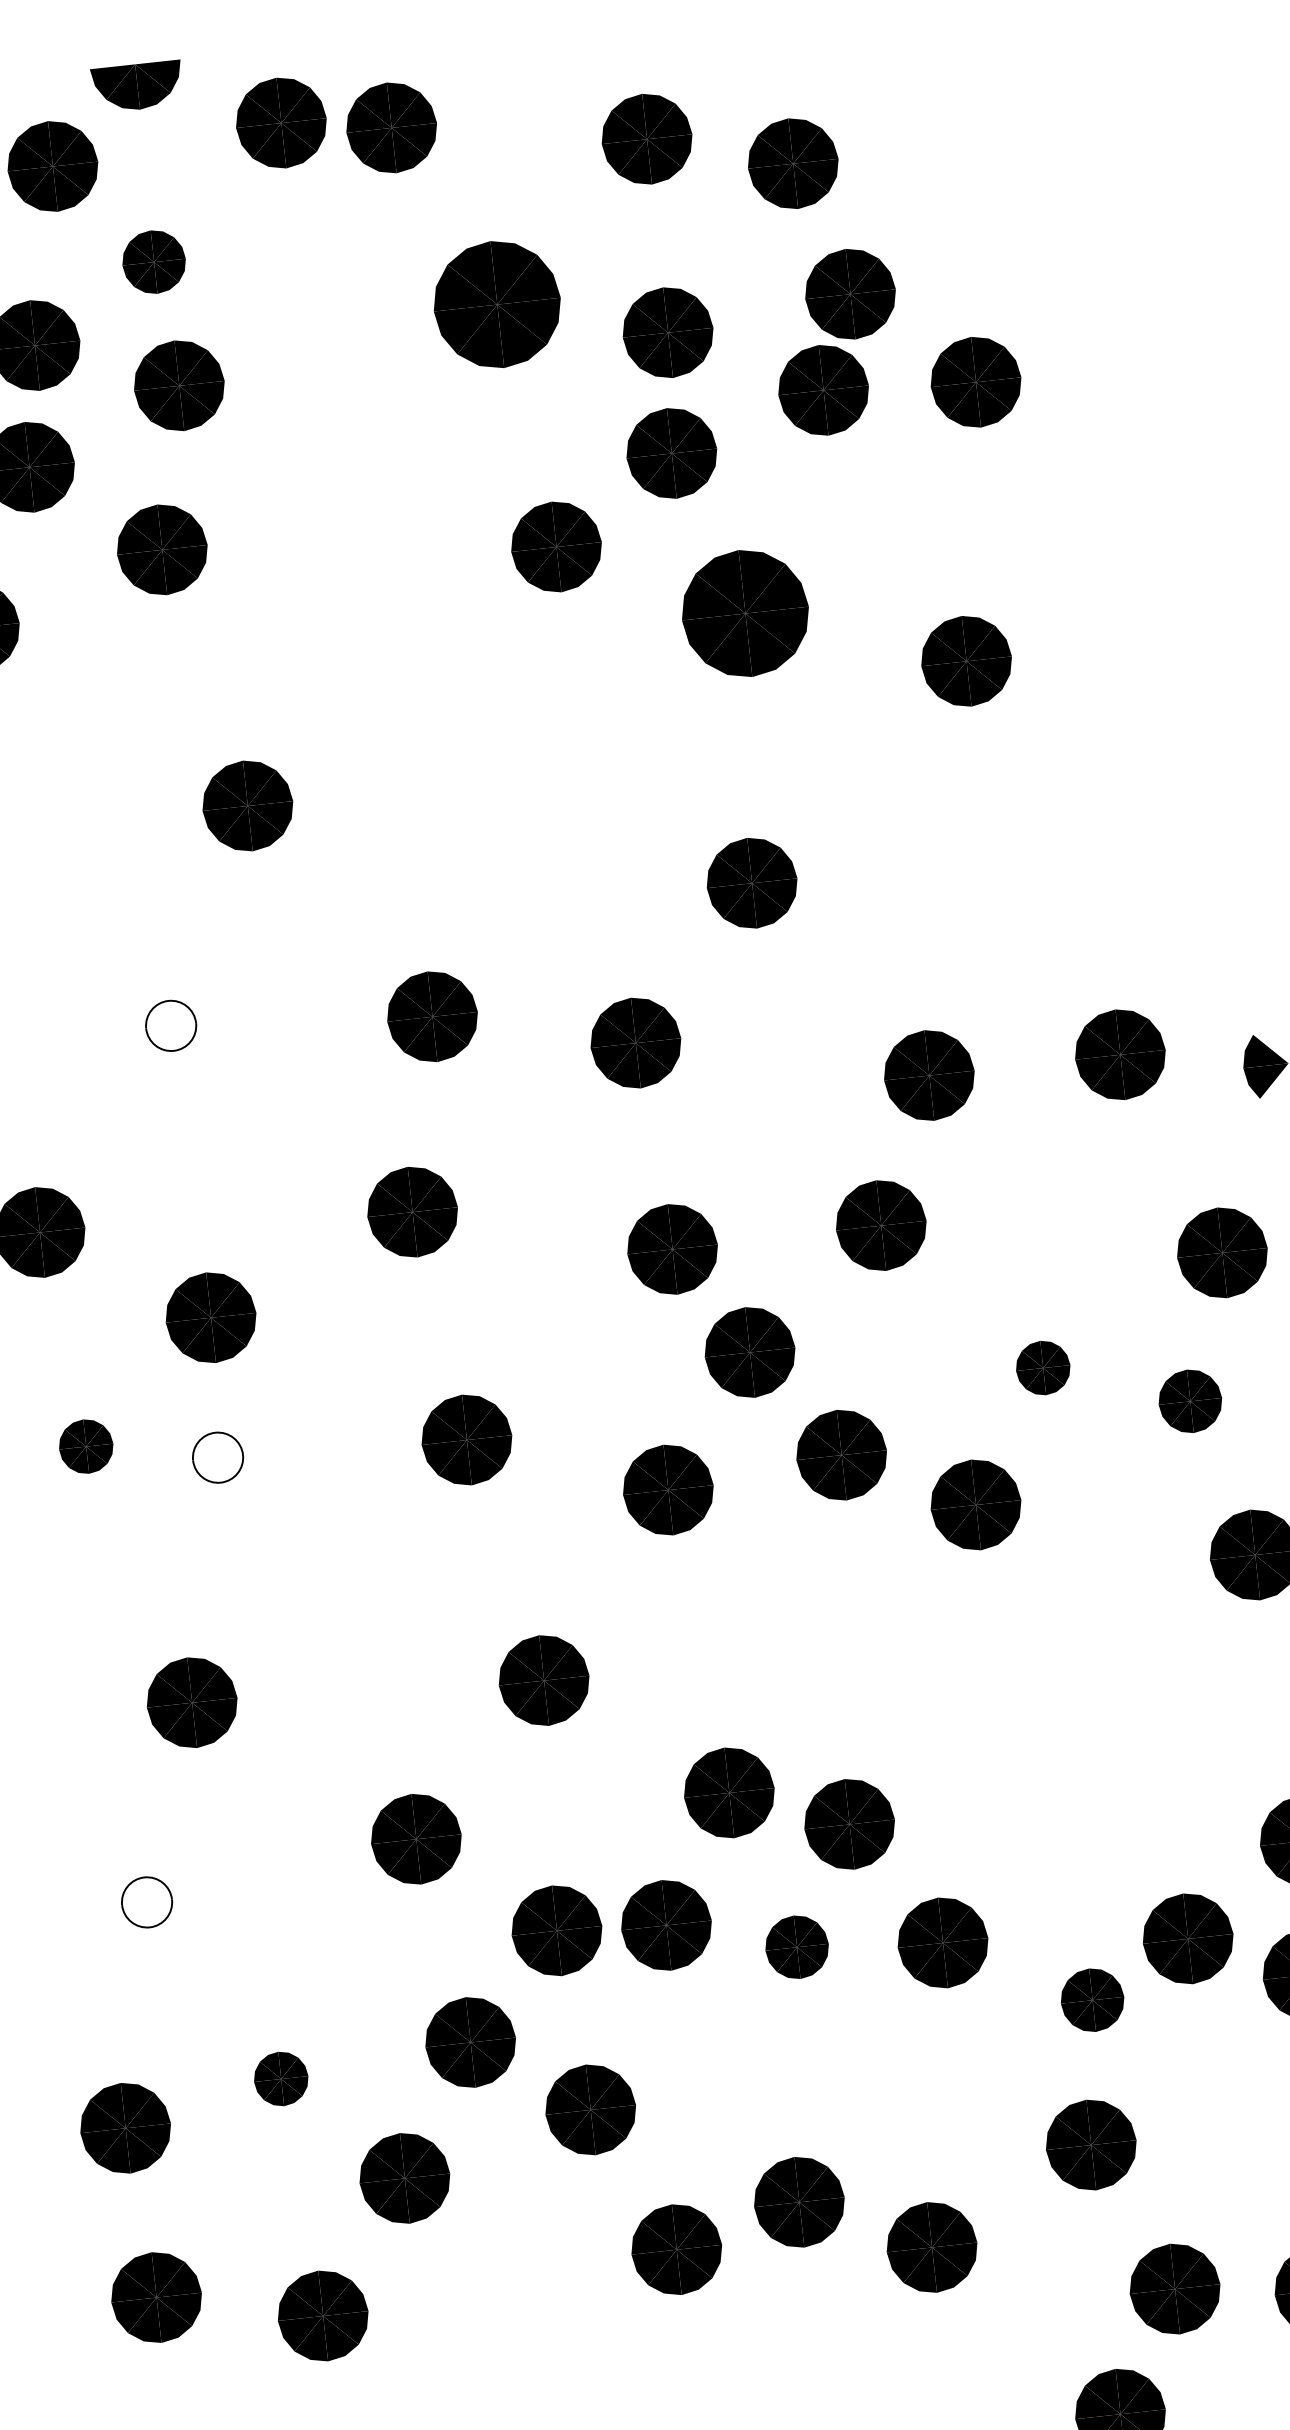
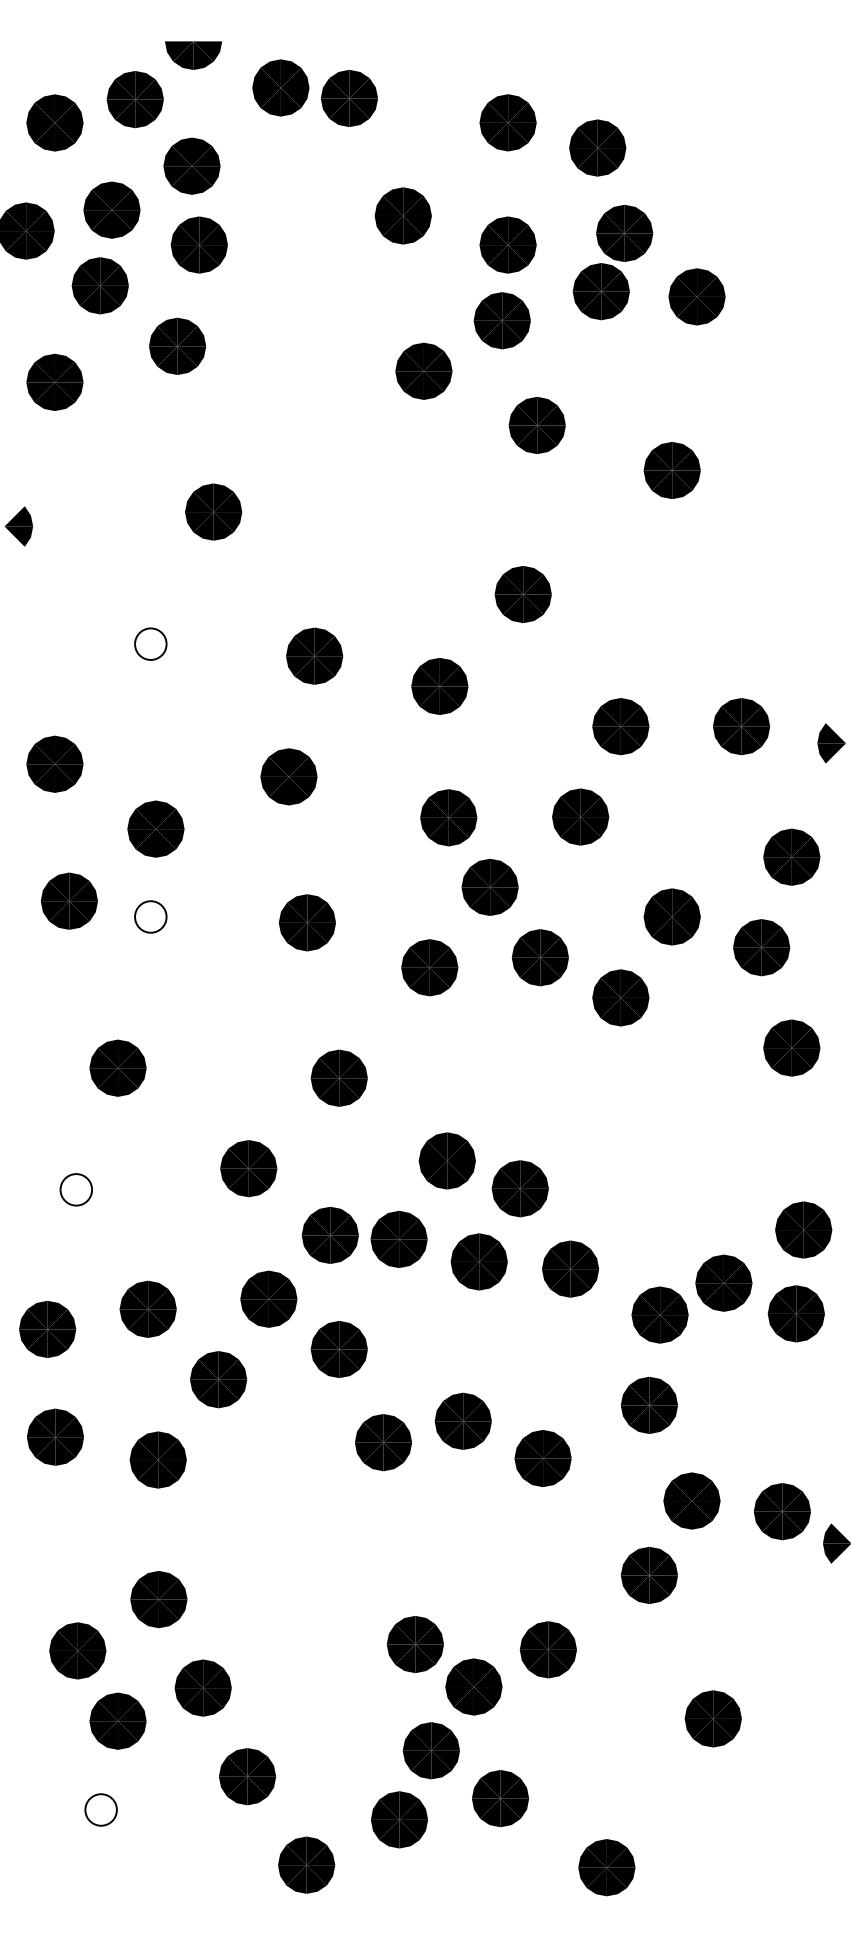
part: (153, 261) -> (191, 165), size x1.43
part: (495, 304) -> (402, 215), size x0.71
part: (743, 611) -> (536, 424), size x0.71
part: (1042, 1367) -> (671, 916), size x1.67
part: (1189, 1400) -> (761, 947), size x1.43
part: (84, 1445) -> (68, 900), size x1.67
part: (795, 1946) -> (478, 1261), size x1.43
part: (1091, 1999) -> (659, 1314), size x1.43
part: (280, 2077) -> (147, 1308), size x1.67

